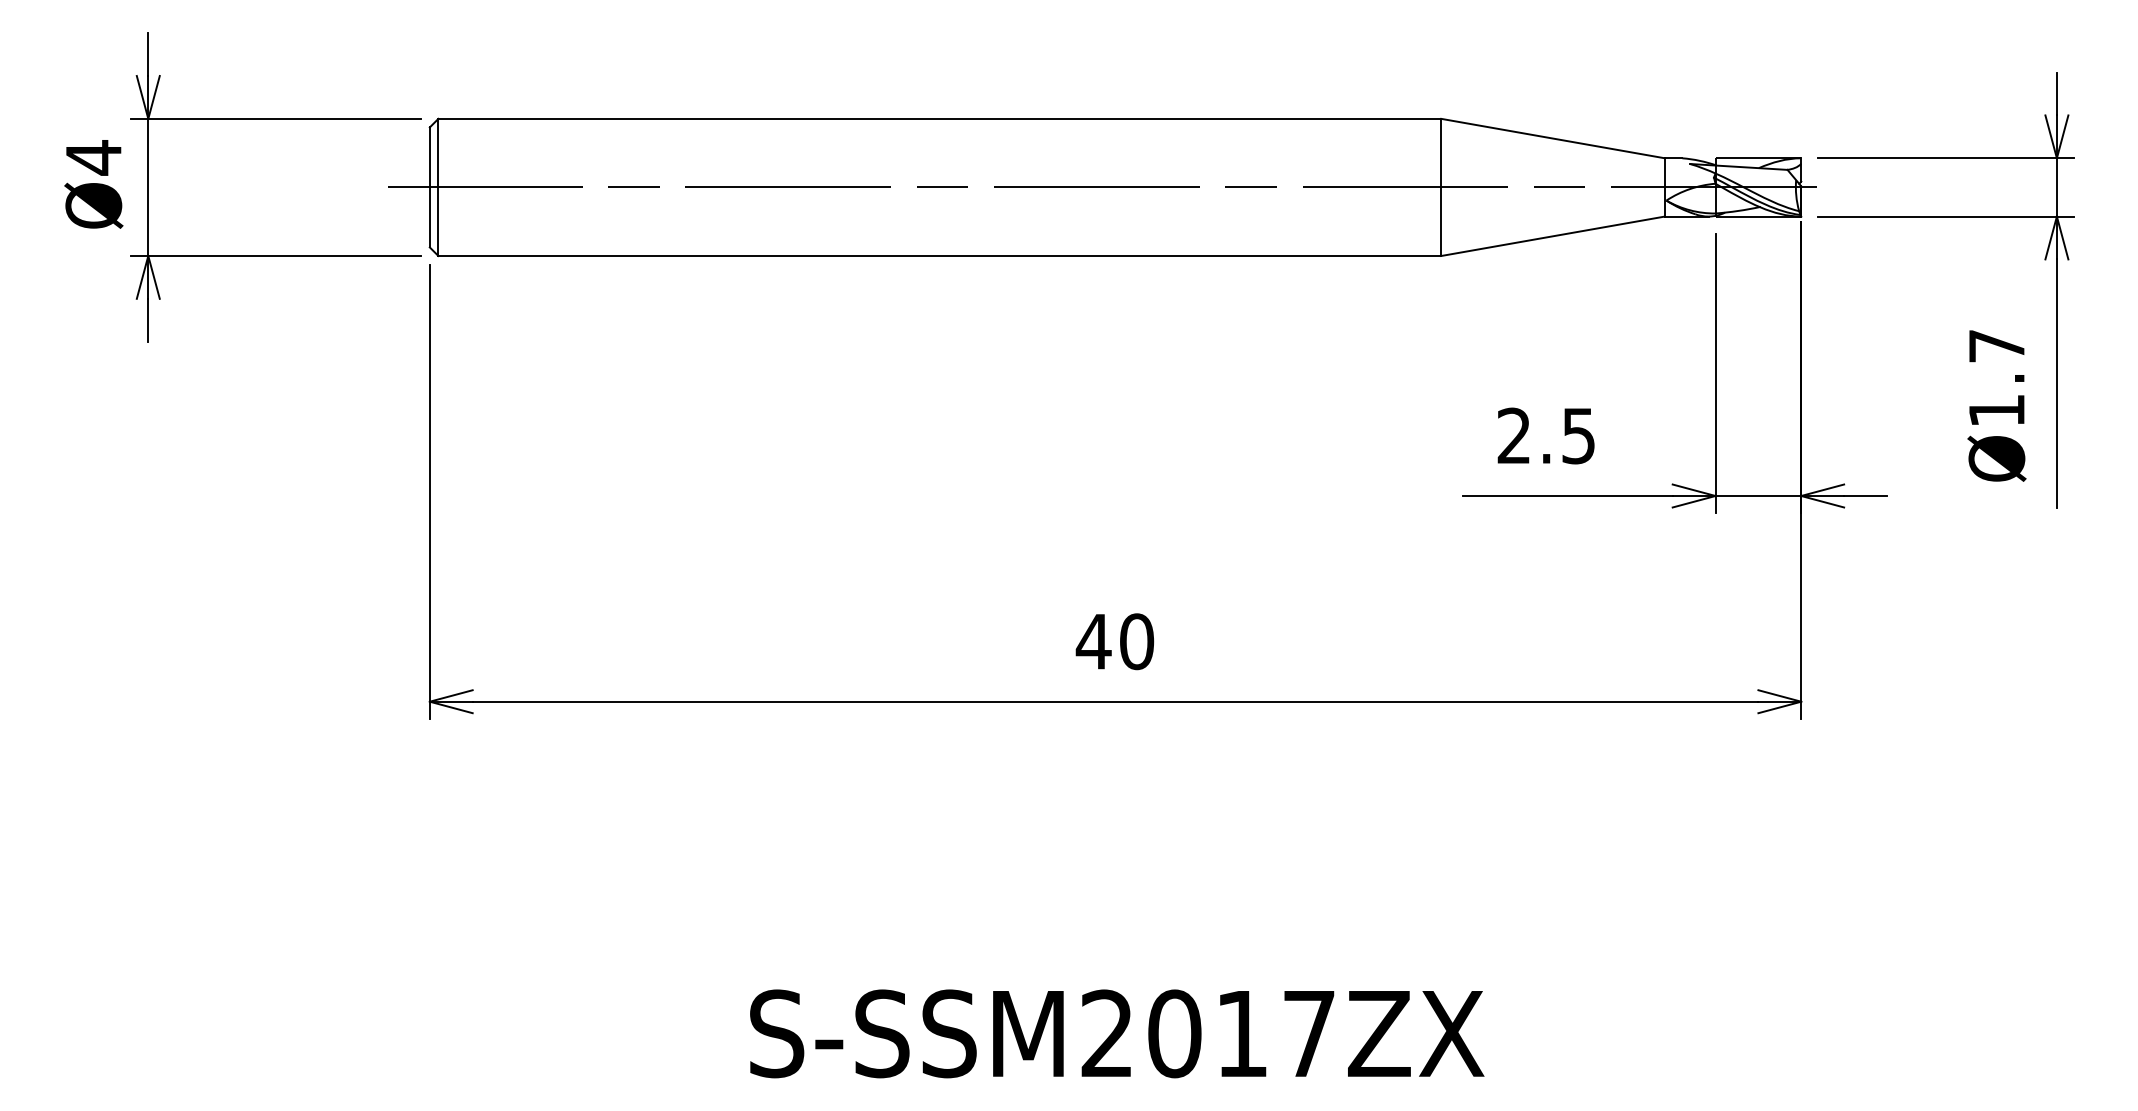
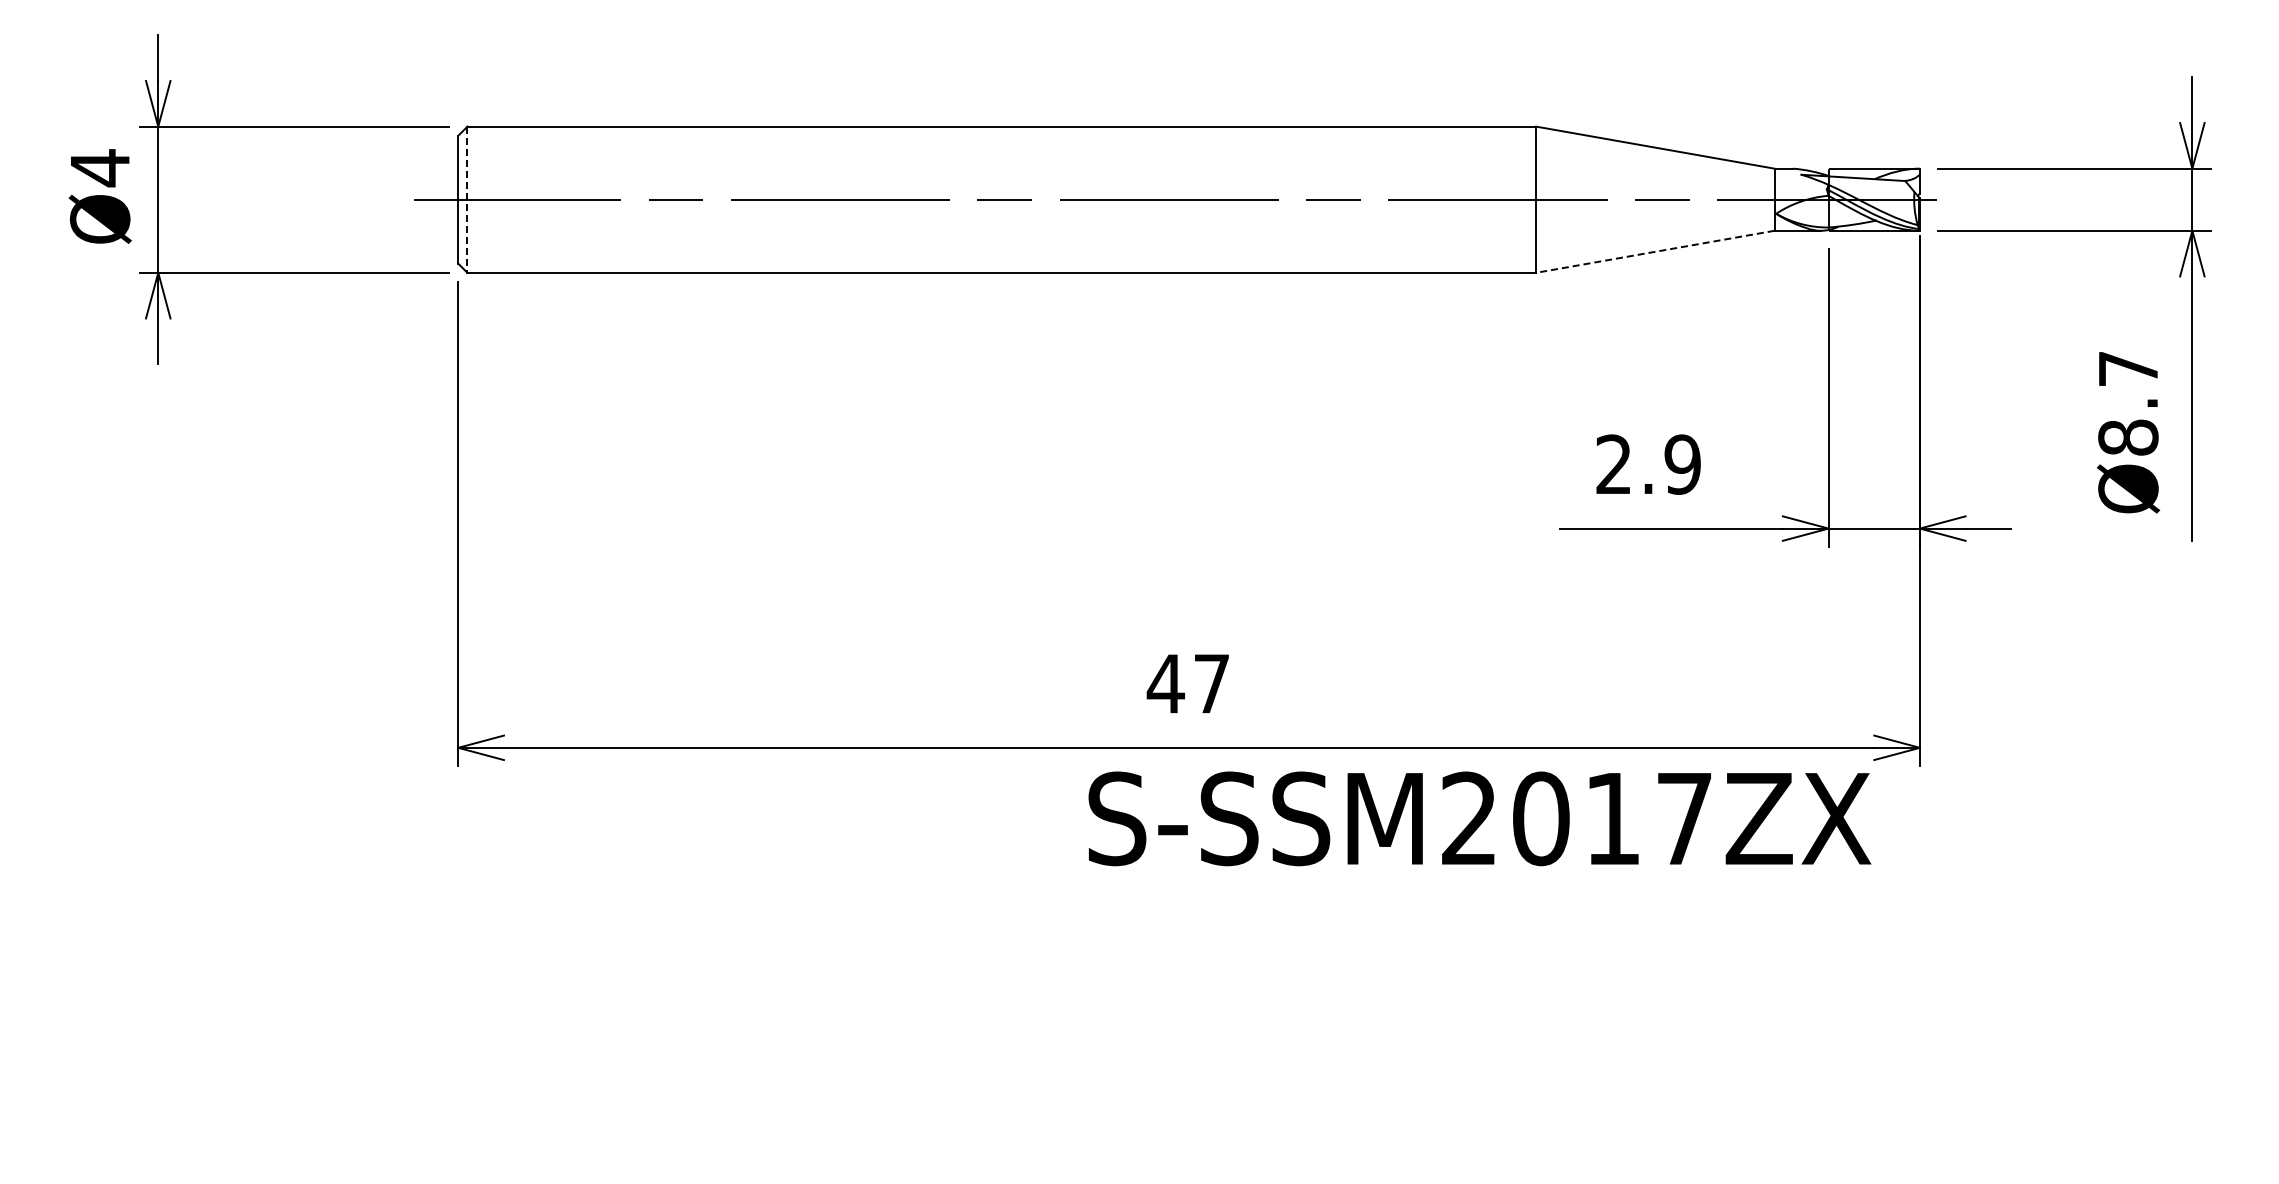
line: (438, 188) -> (467, 200), solid -> dashed
line: (1553, 236) -> (1655, 251), solid -> dashed
text: (1996, 410) -> (2128, 437), Ø1.7 -> Ø8.7
text: (1578, 435) -> (1682, 464), 2.5 -> 2.9
text: (1137, 641) -> (1212, 683), 40 -> 47
text: (1116, 1033) -> (1479, 818), moved

